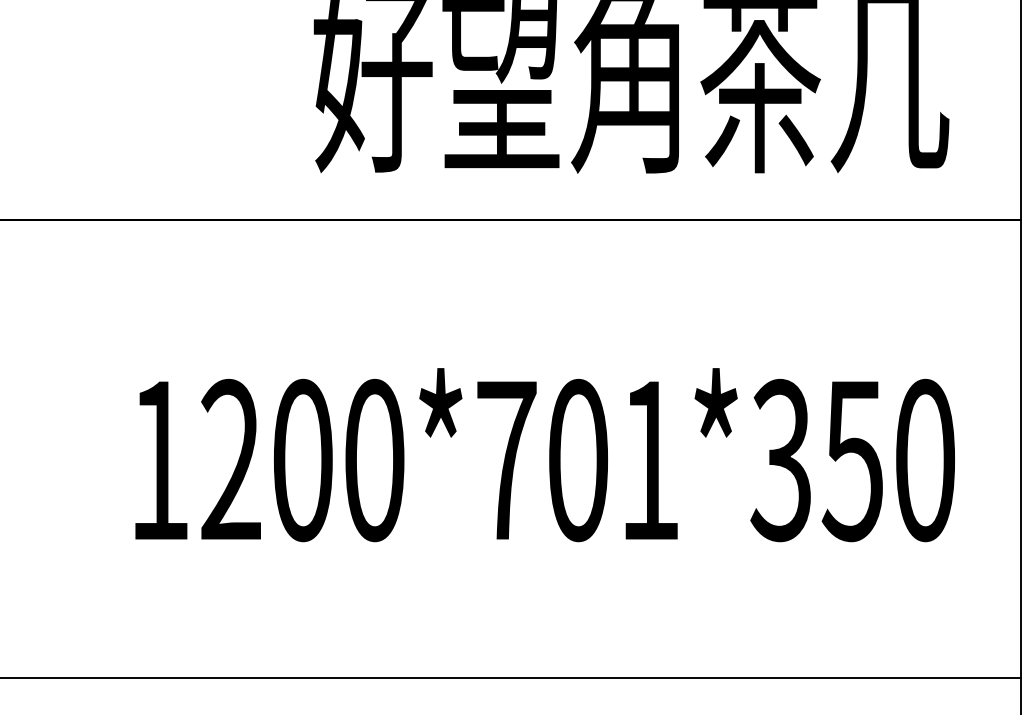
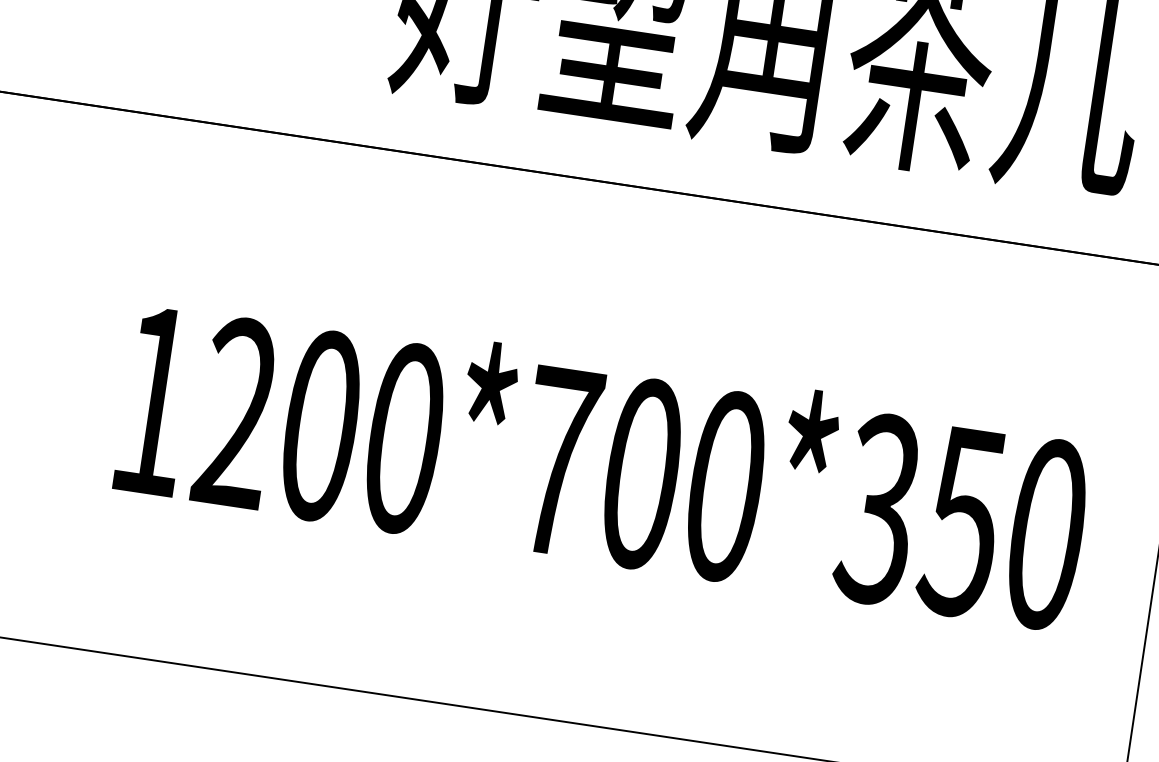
text: (649, 460) -> (725, 486), 1200*701*350 -> 1200*700*350

